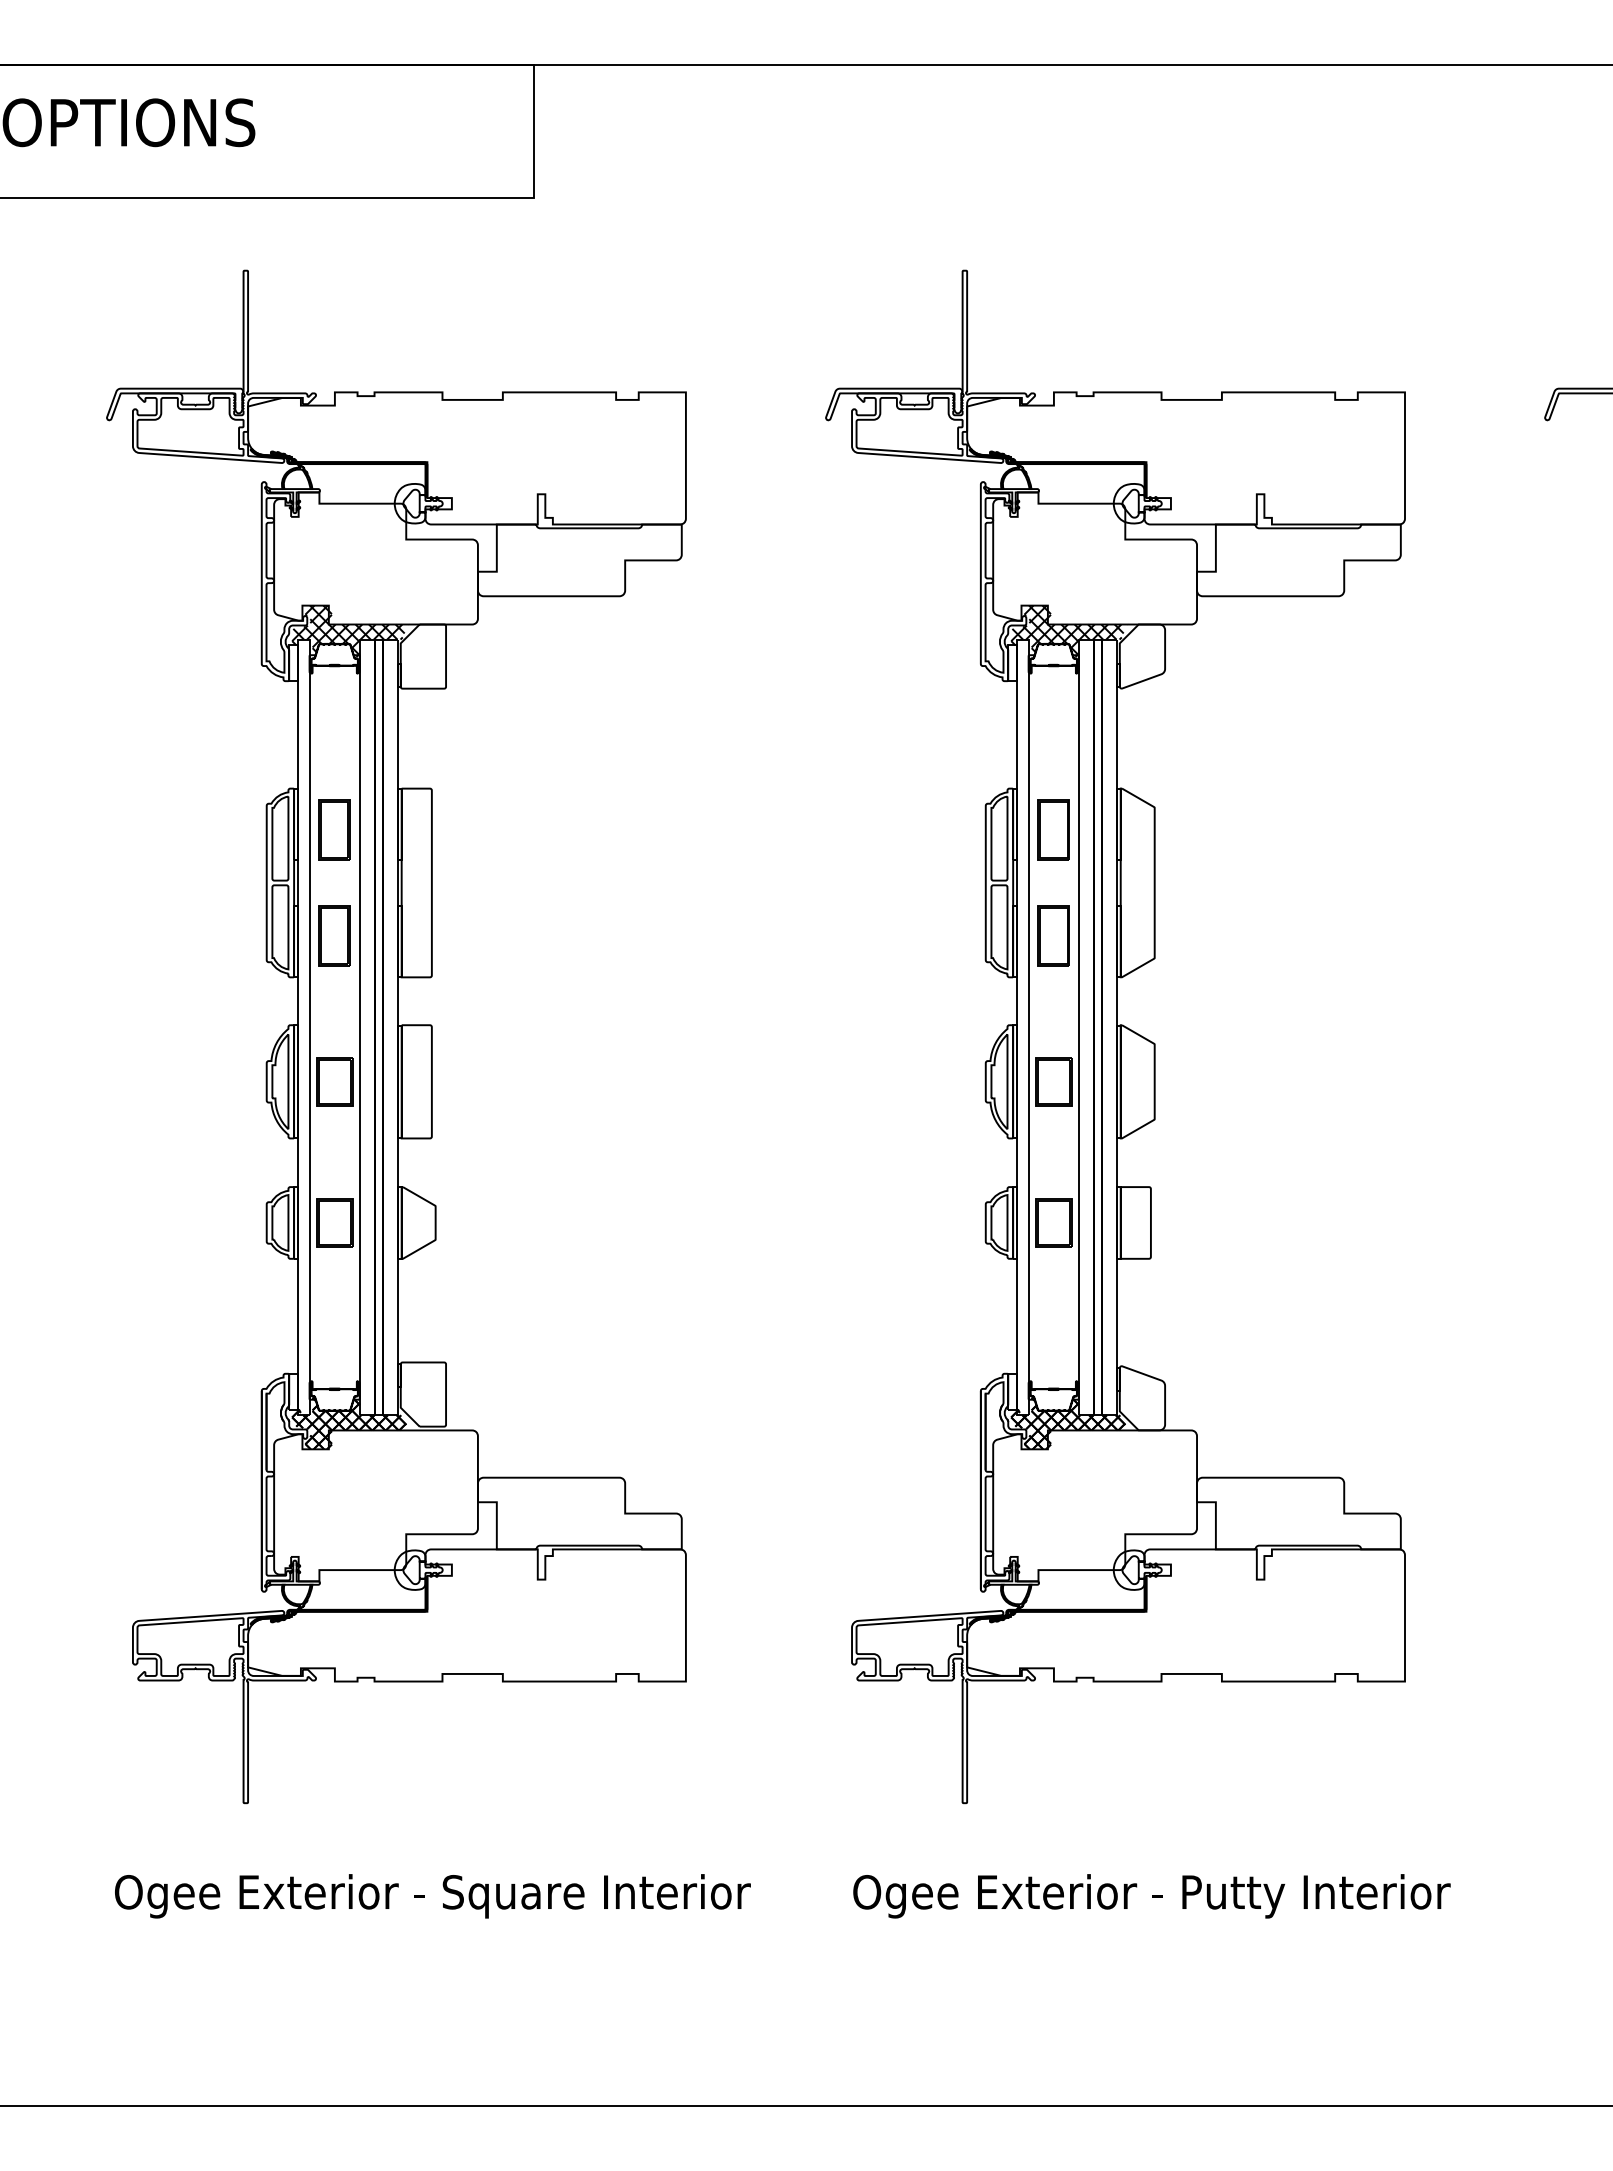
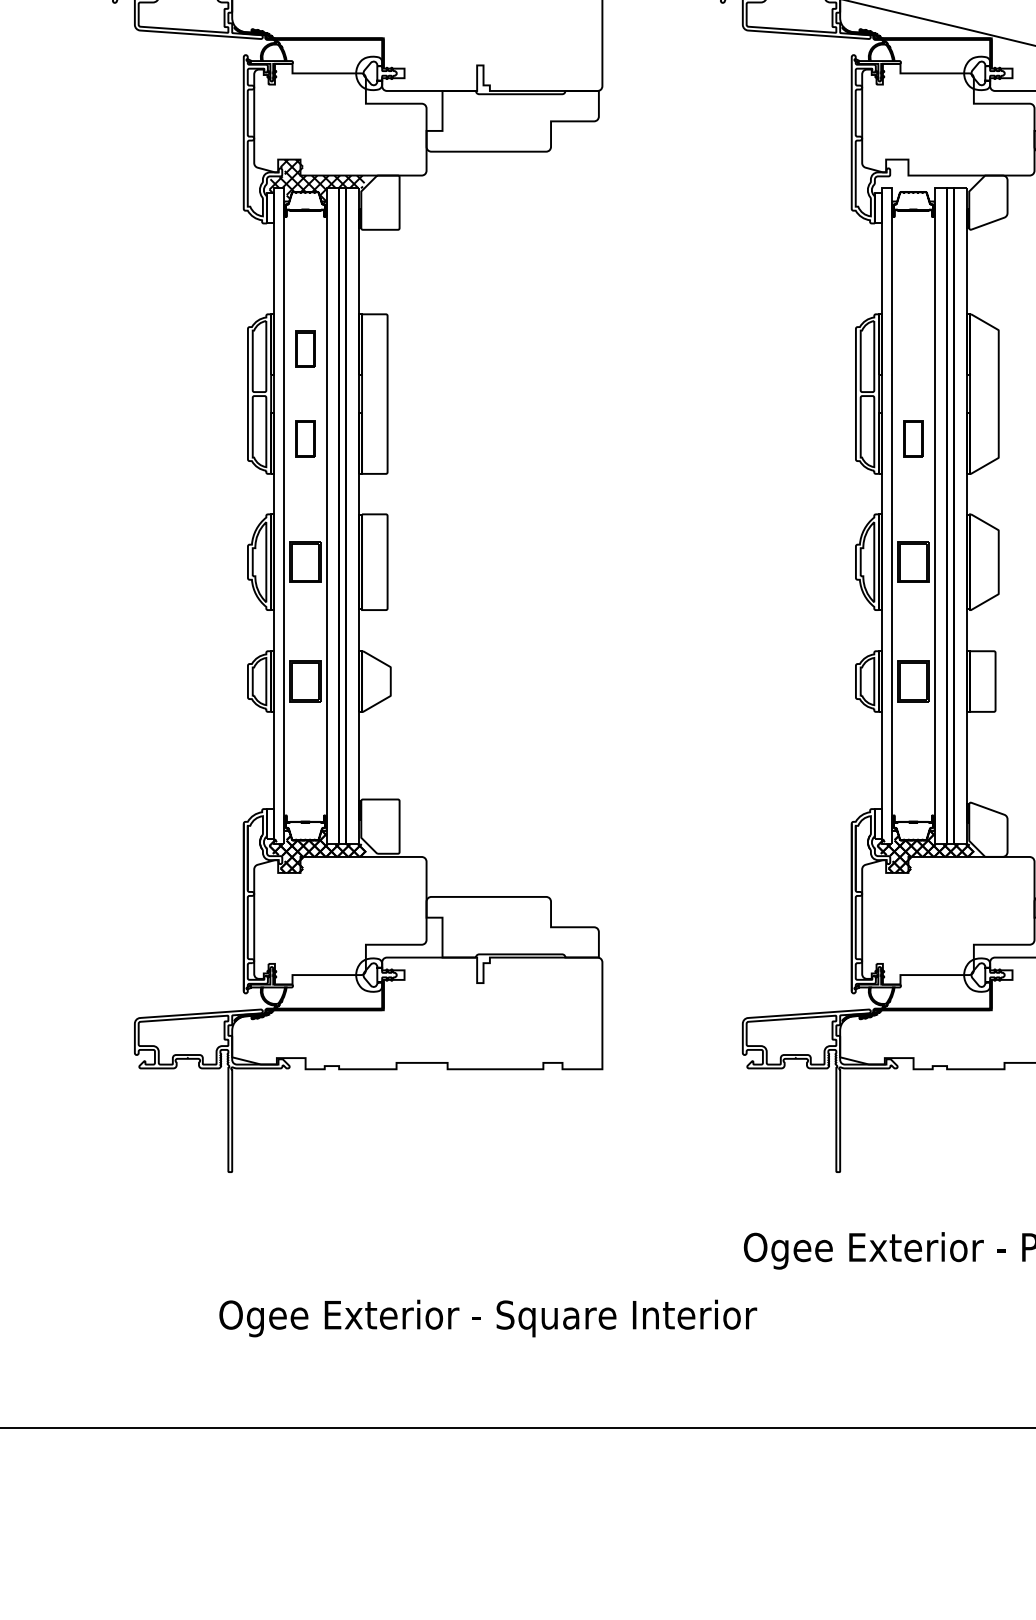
hatch: (1069, 631) -> (926, 181), removed
part: (334, 829) -> (305, 348), size x0.7
part: (1053, 829) -> (913, 348), removed
part: (334, 935) -> (305, 438), size x0.7
part: (1053, 935) -> (913, 438), size x0.7
text: (432, 1896) -> (487, 1318), moved

